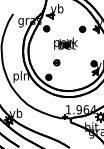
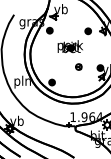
part: (56, 62) -> (78, 66), moved

